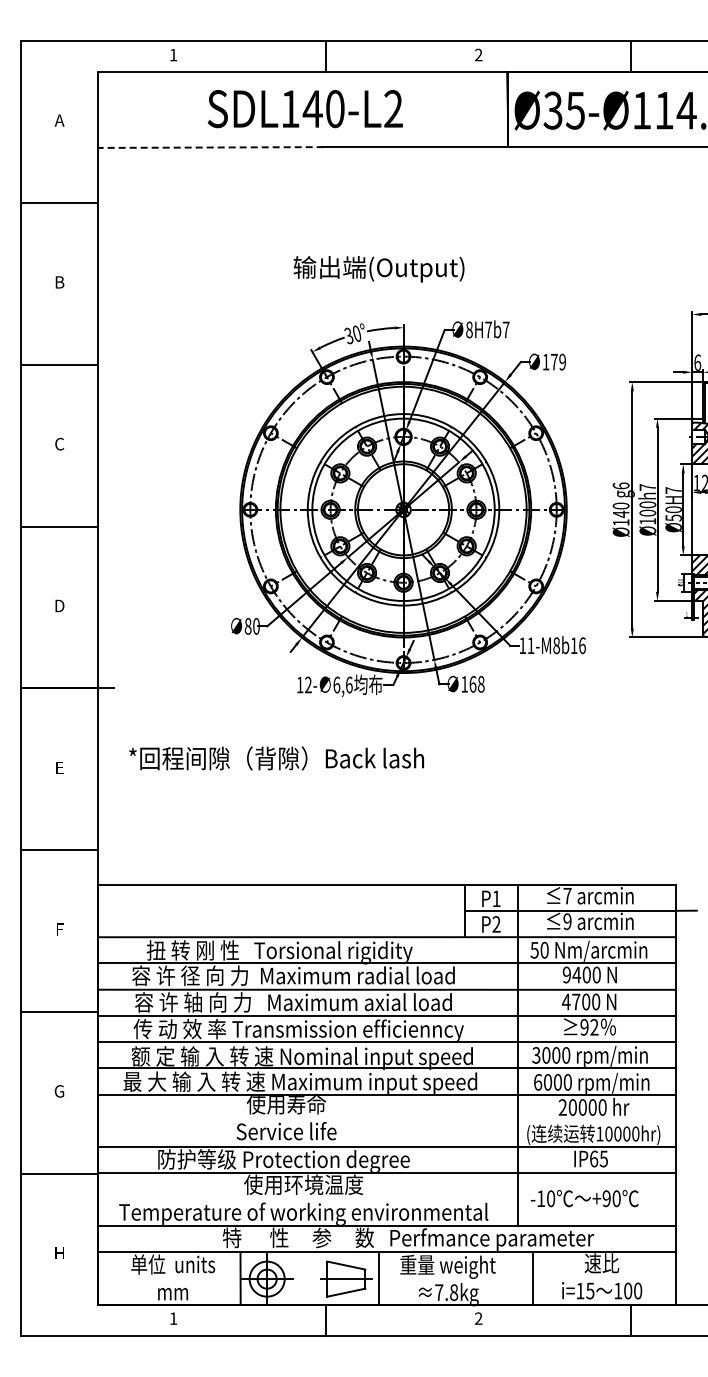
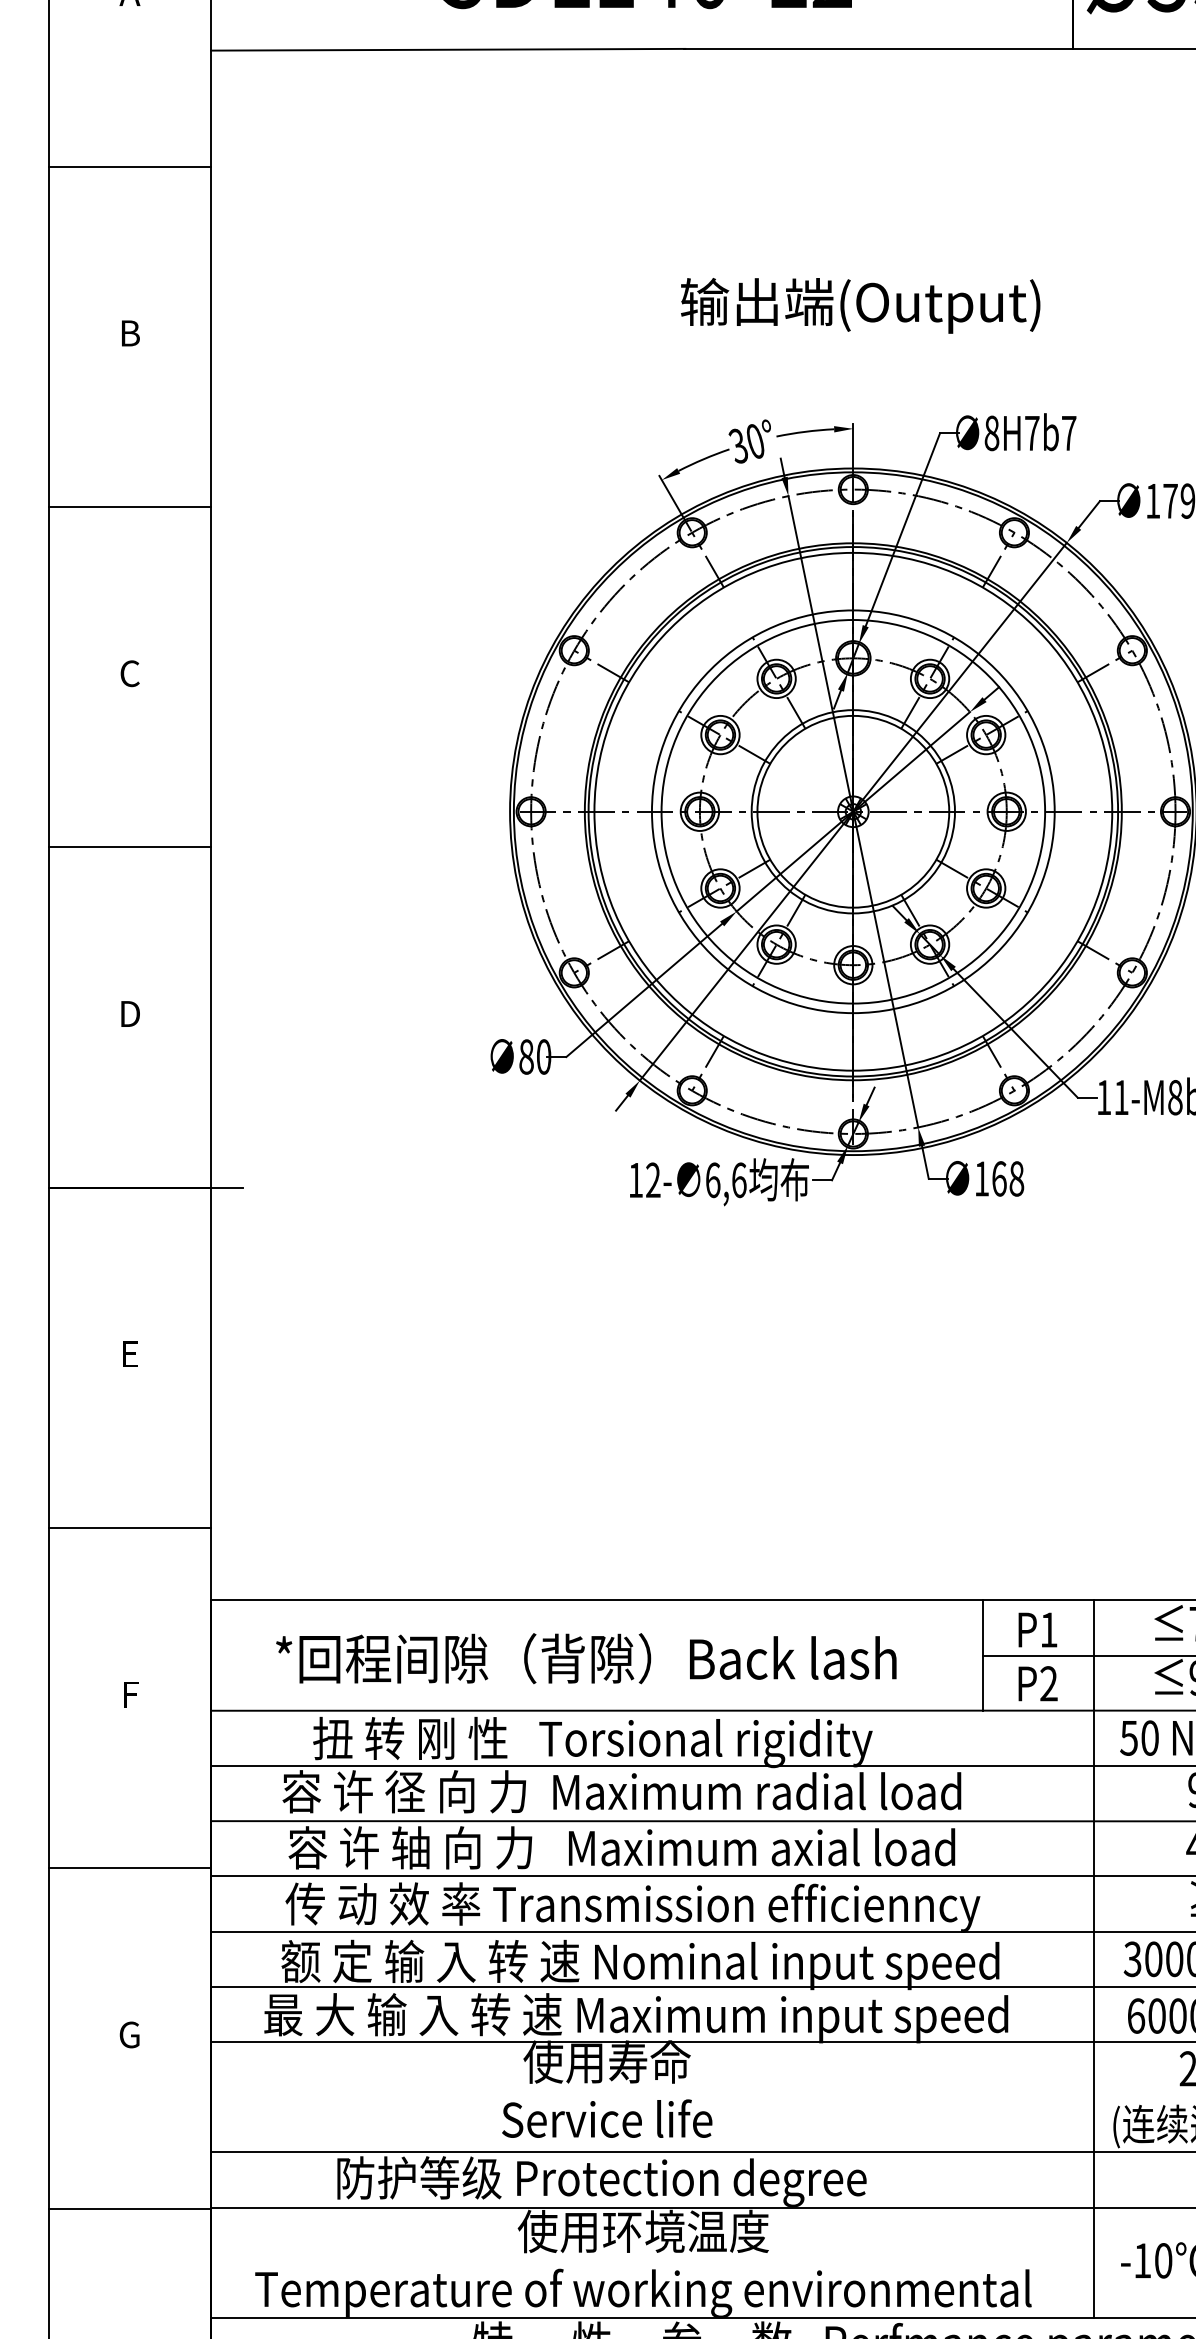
line: (210, 147) -> (447, 49), dashed -> solid
text: (378, 269) -> (859, 306), moved
text: (276, 758) -> (586, 1658), moved

